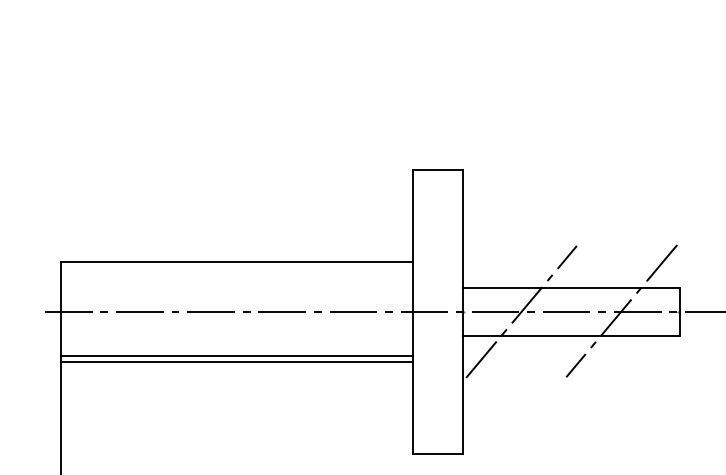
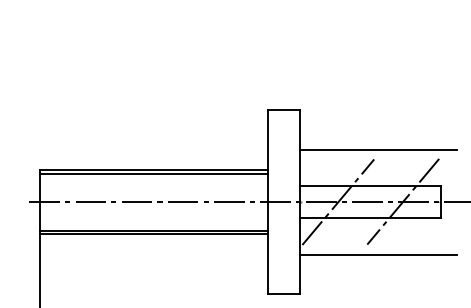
line: (583, 230) -> (378, 149), added
line: (236, 267) -> (153, 173), added
line: (583, 392) -> (378, 254), added

